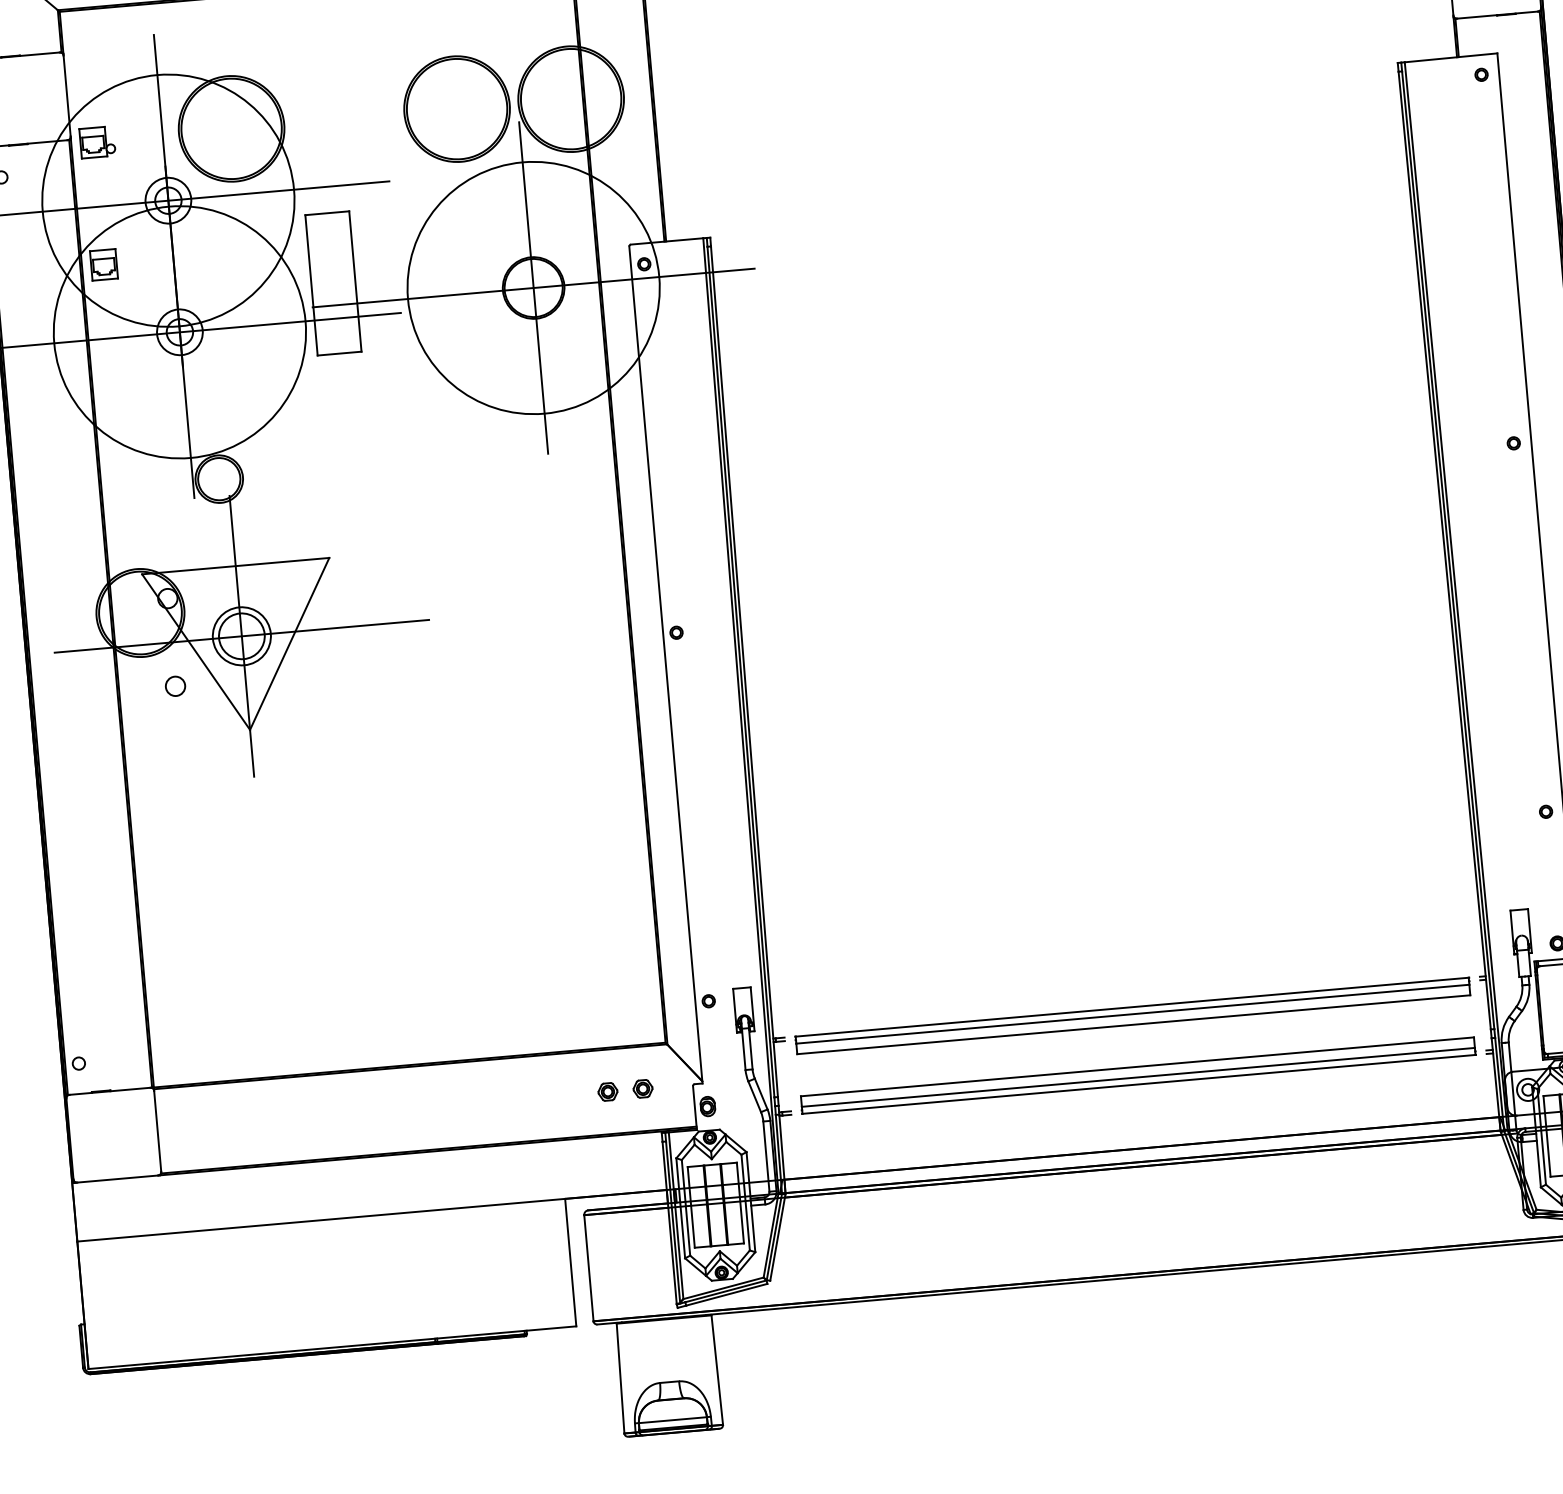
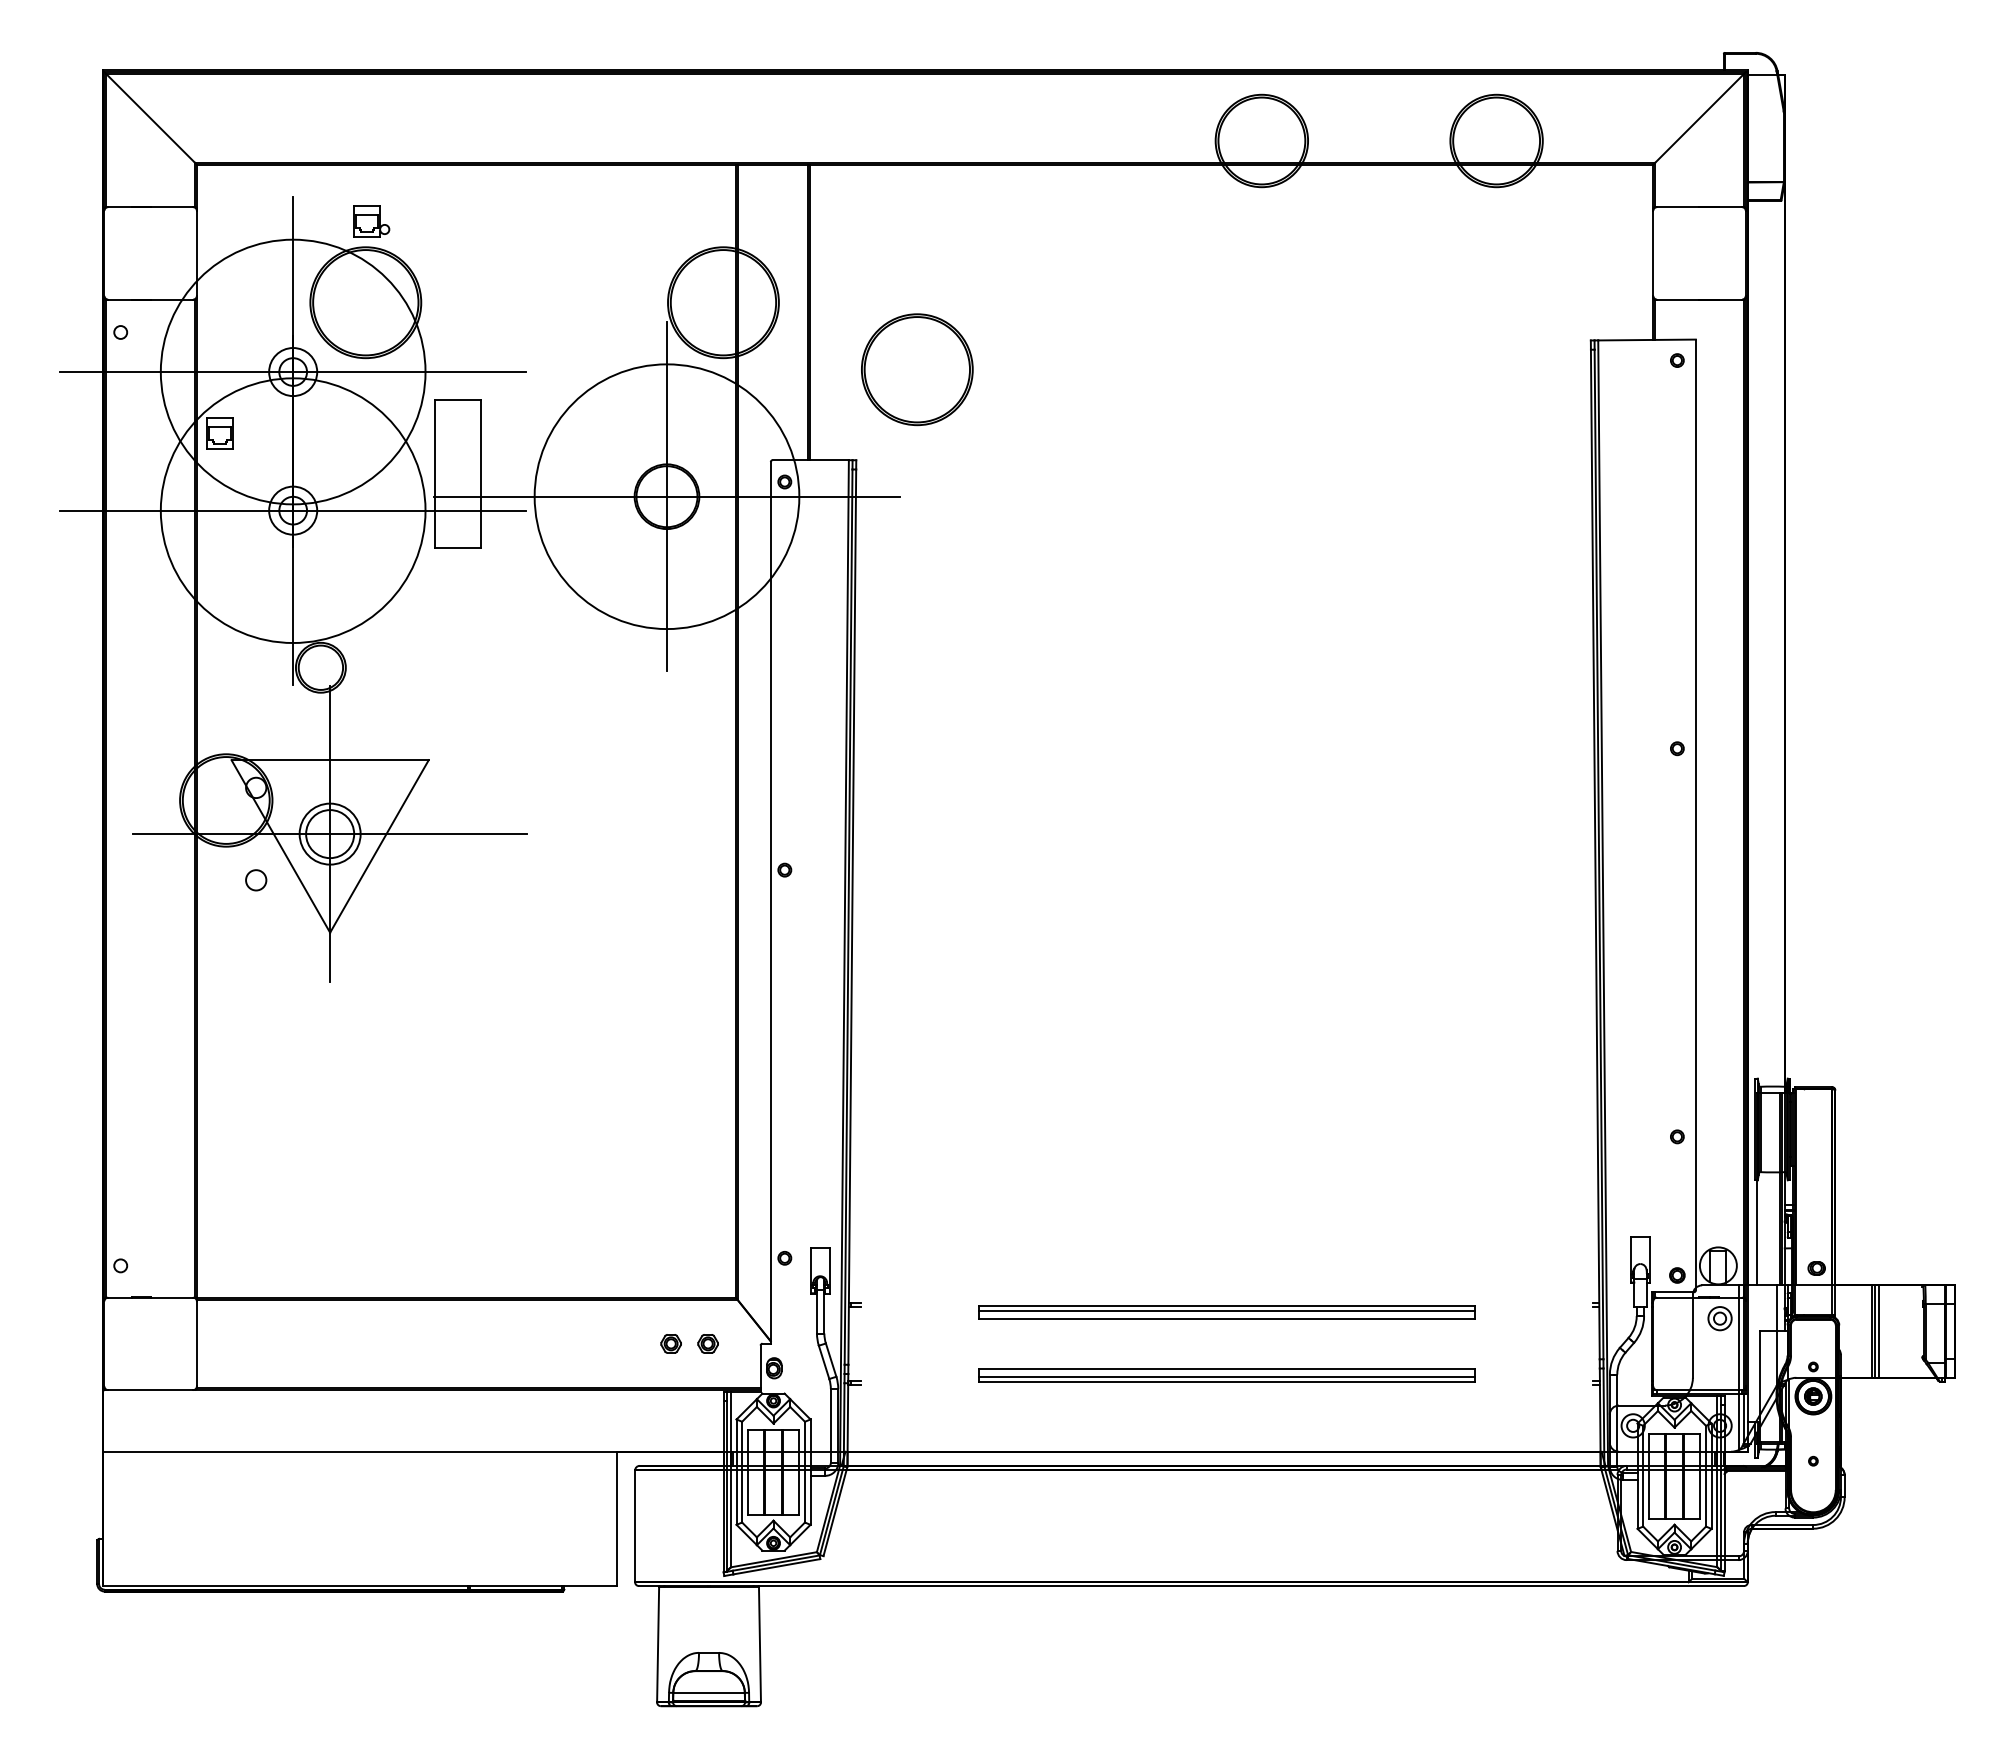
part: (457, 108) -> (917, 369), moved
part: (97, 142) -> (371, 221), moved
part: (1132, 1016) -> (1226, 1312), size x0.7
part: (1137, 1075) -> (1226, 1375), size x0.7

